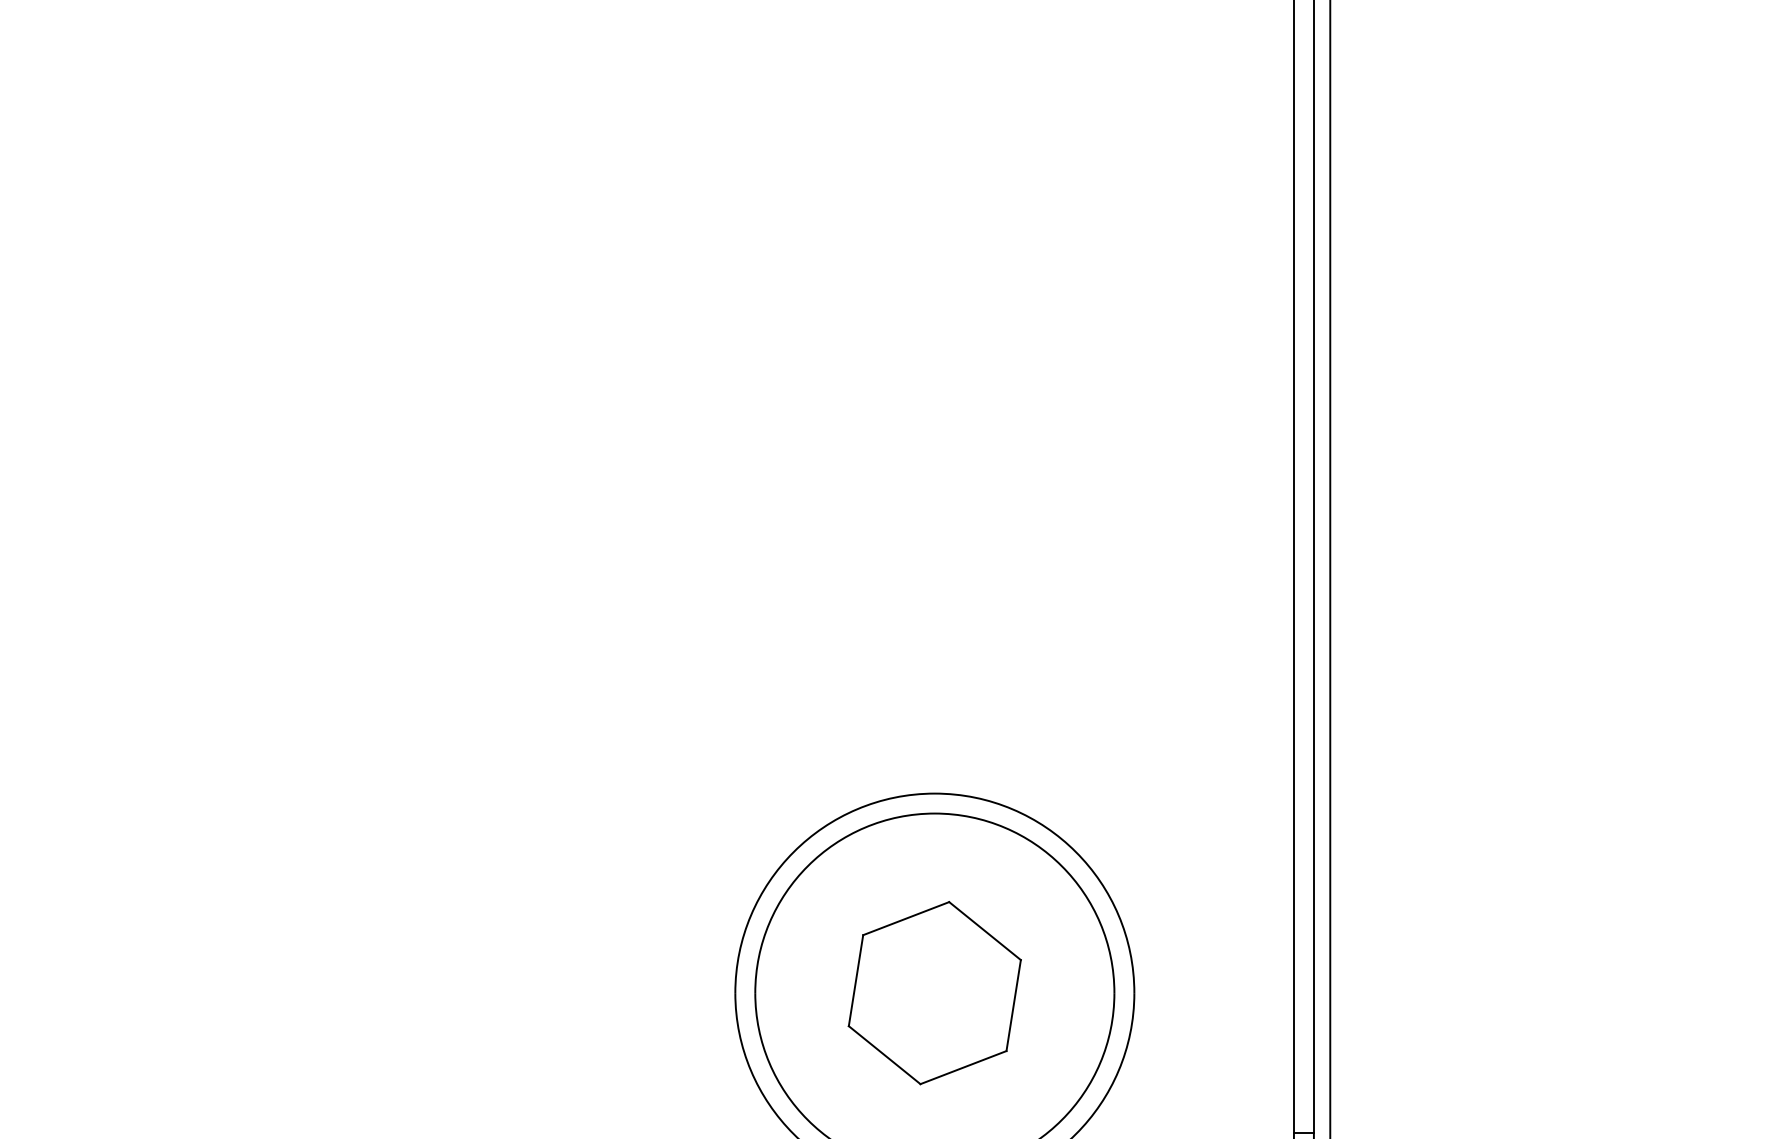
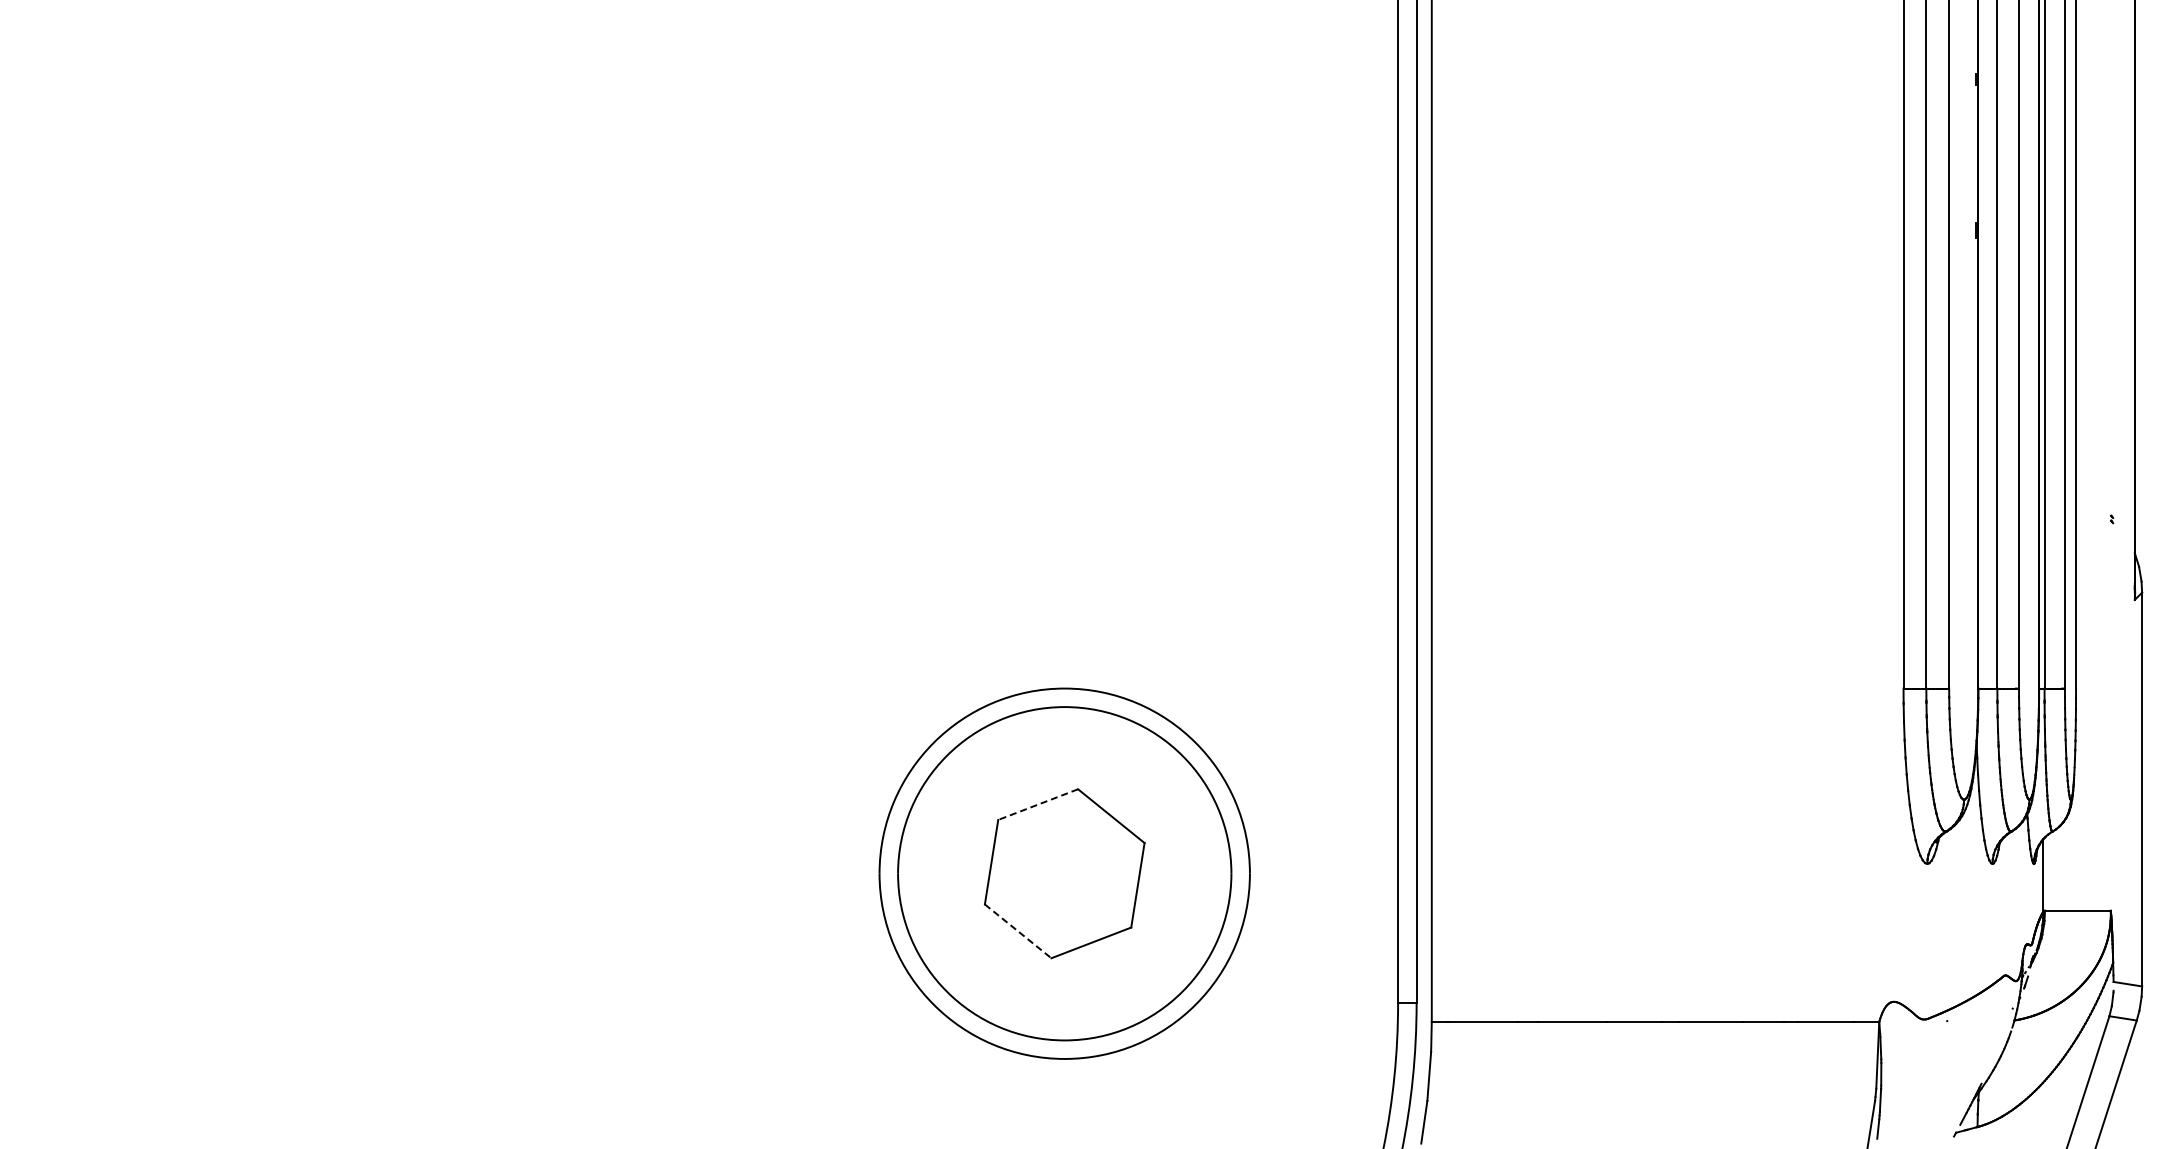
line: (906, 918) -> (1038, 804), solid -> dashed
line: (885, 1055) -> (1018, 931), solid -> dashed

